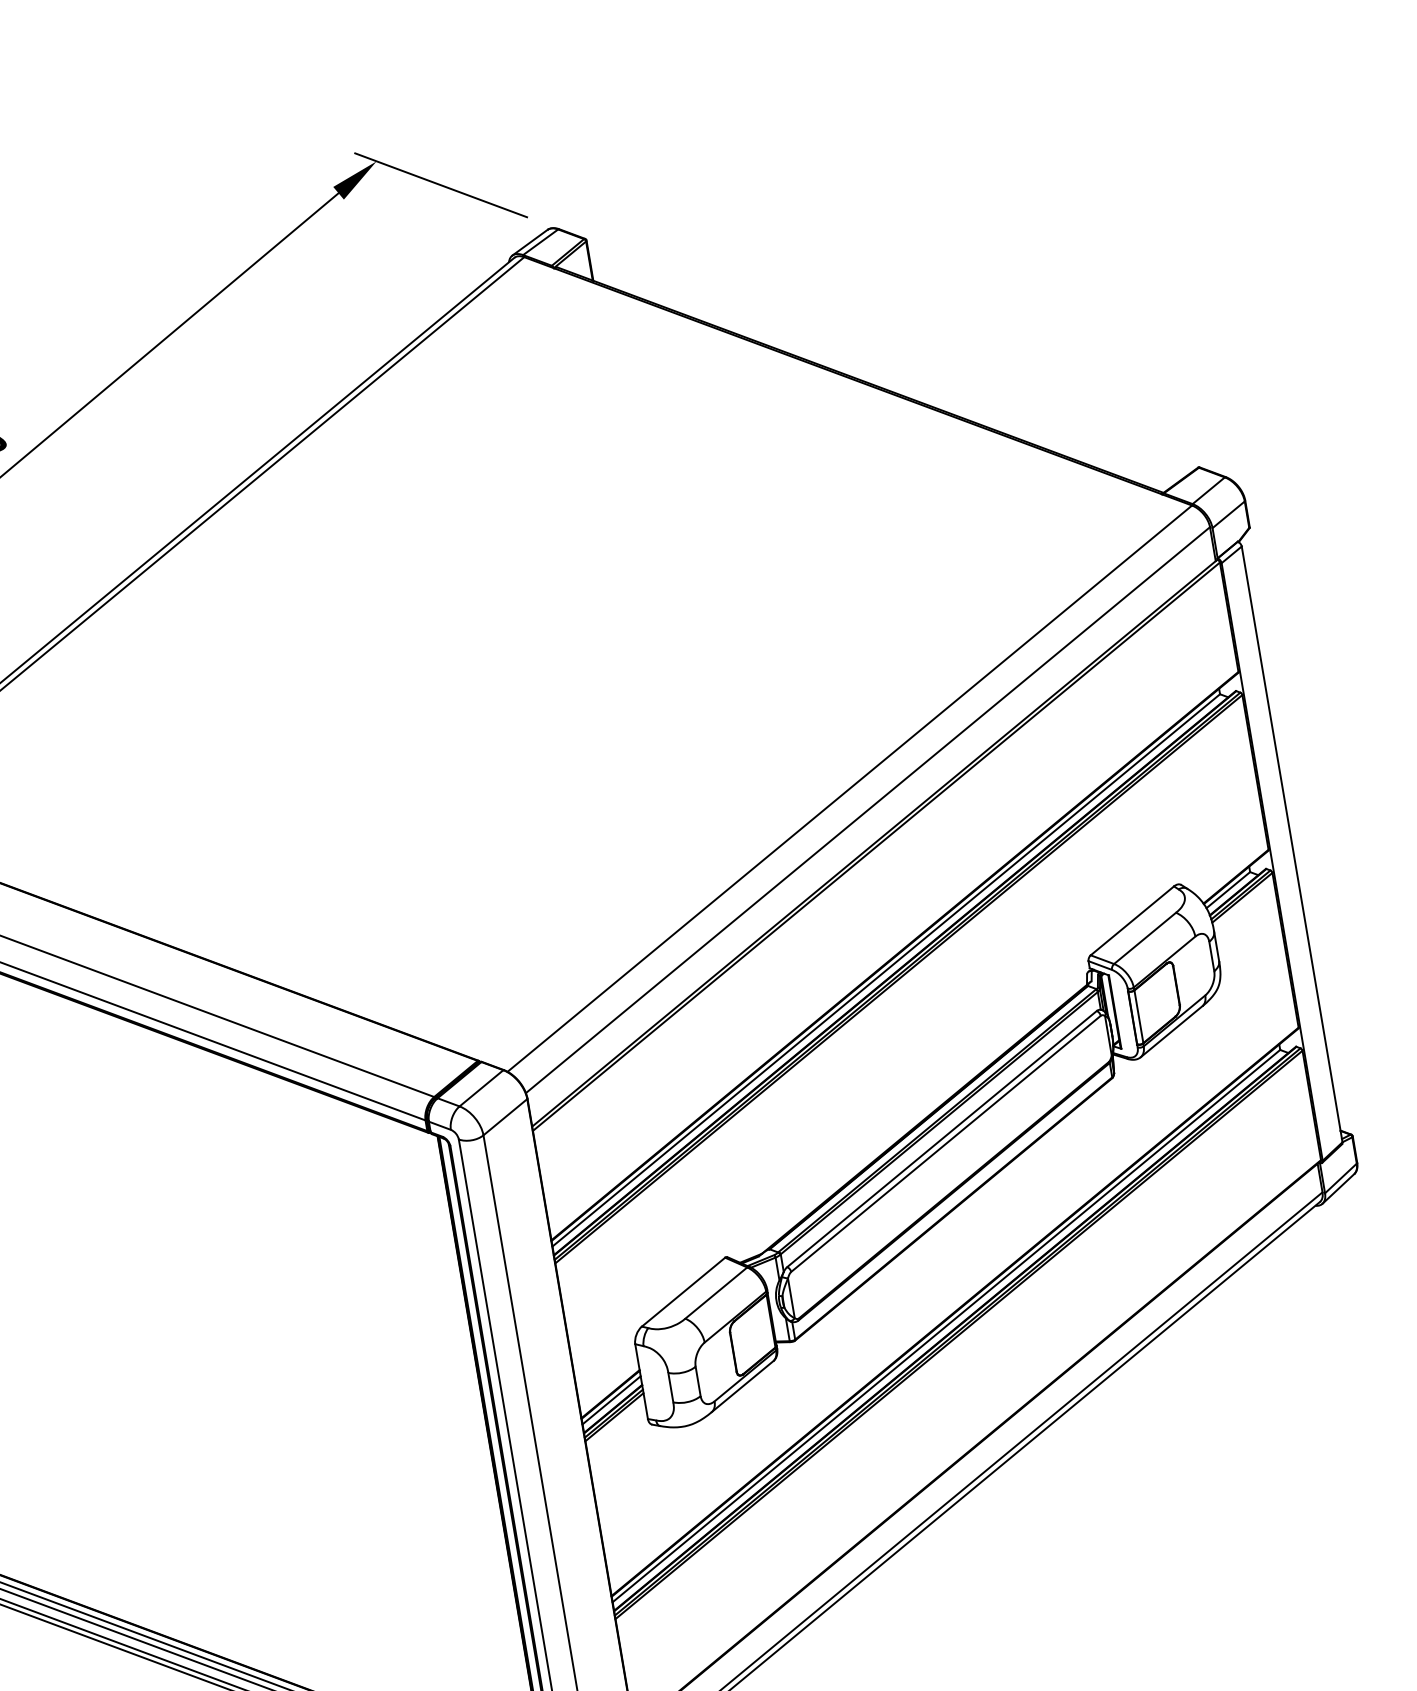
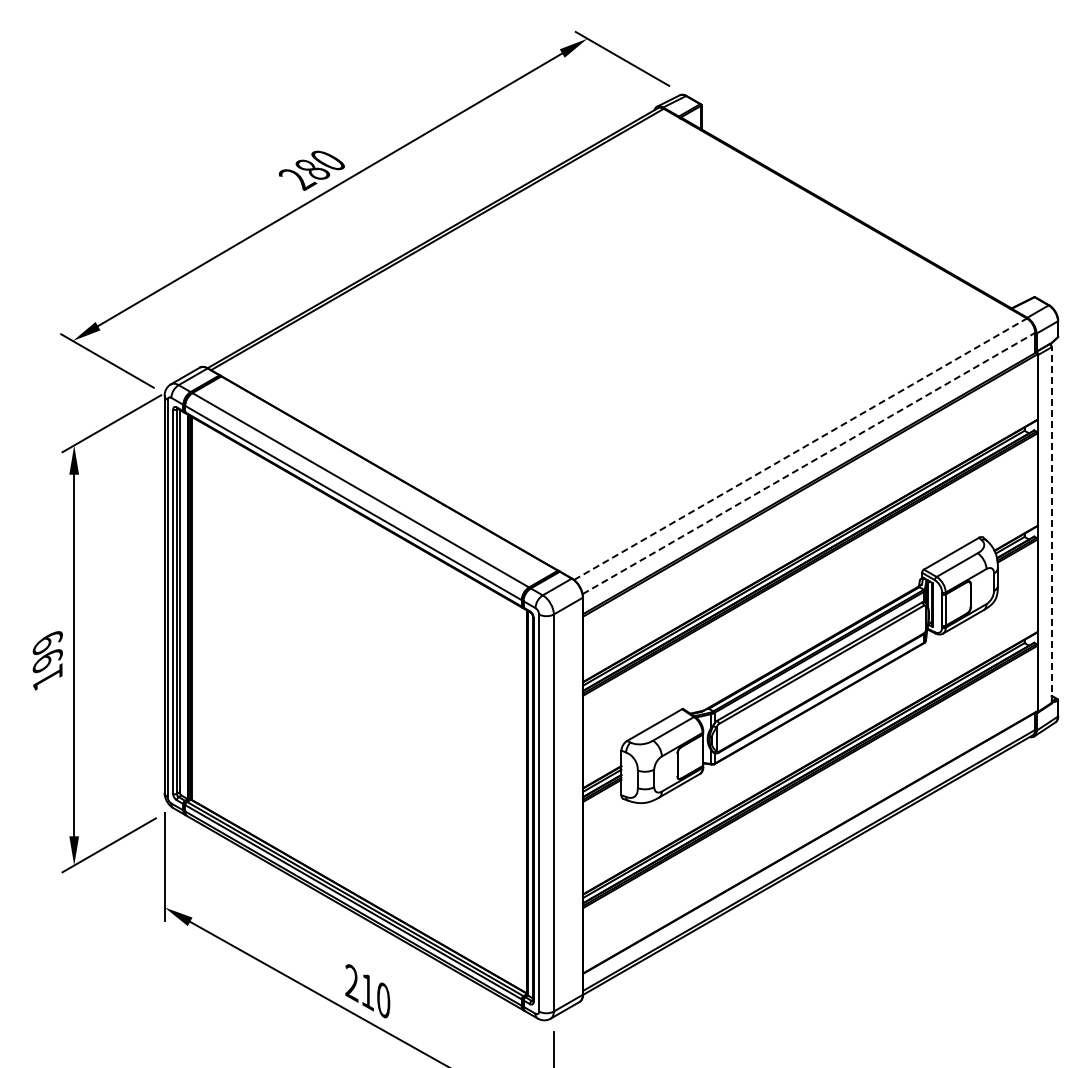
line: (849, 787) -> (800, 448), solid -> dashed
line: (868, 809) -> (809, 463), solid -> dashed
line: (1291, 845) -> (1051, 525), solid -> dashed

